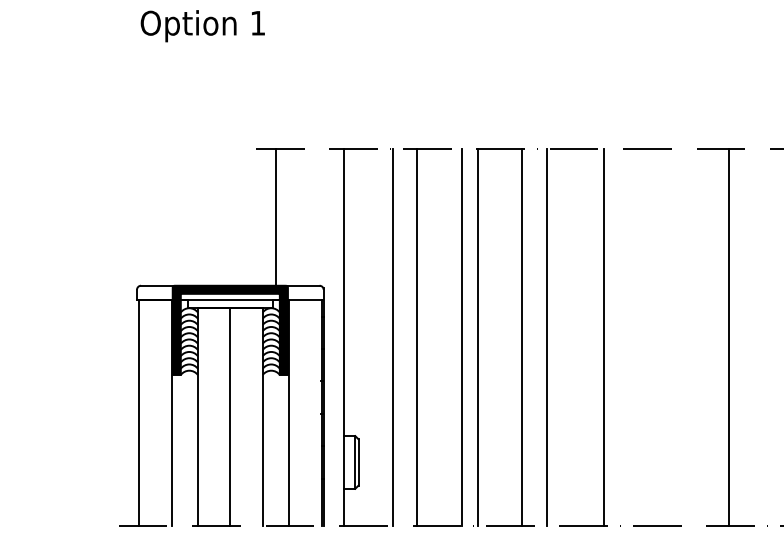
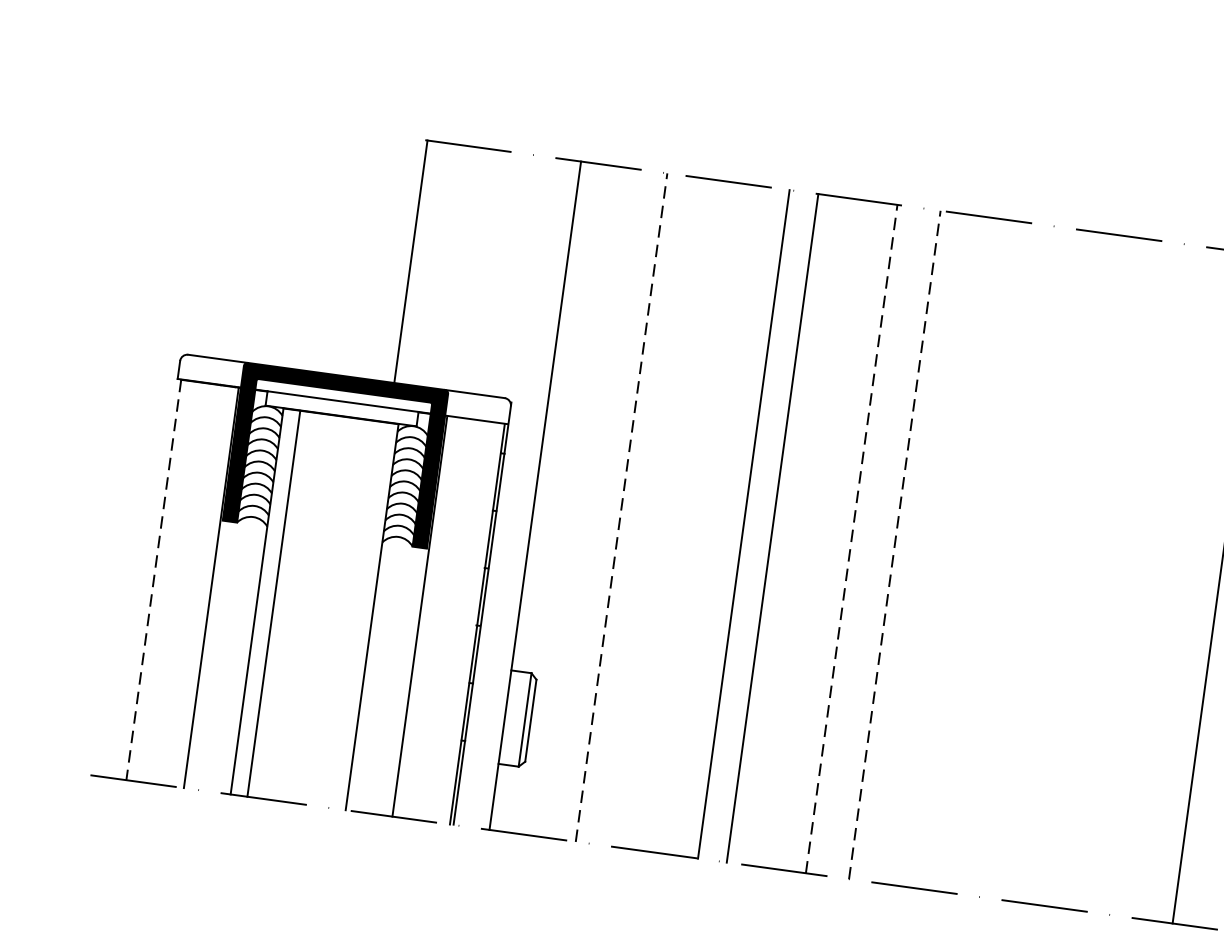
line: (276, 216) -> (411, 260), moved
line: (392, 337) -> (621, 507), solid -> dashed
line: (416, 337) -> (663, 513), removed
line: (522, 337) -> (851, 539), solid -> dashed
line: (546, 337) -> (894, 544), solid -> dashed
line: (603, 337) -> (995, 558), removed
line: (139, 413) -> (154, 580), solid -> dashed
line: (230, 417) -> (274, 604), moved

